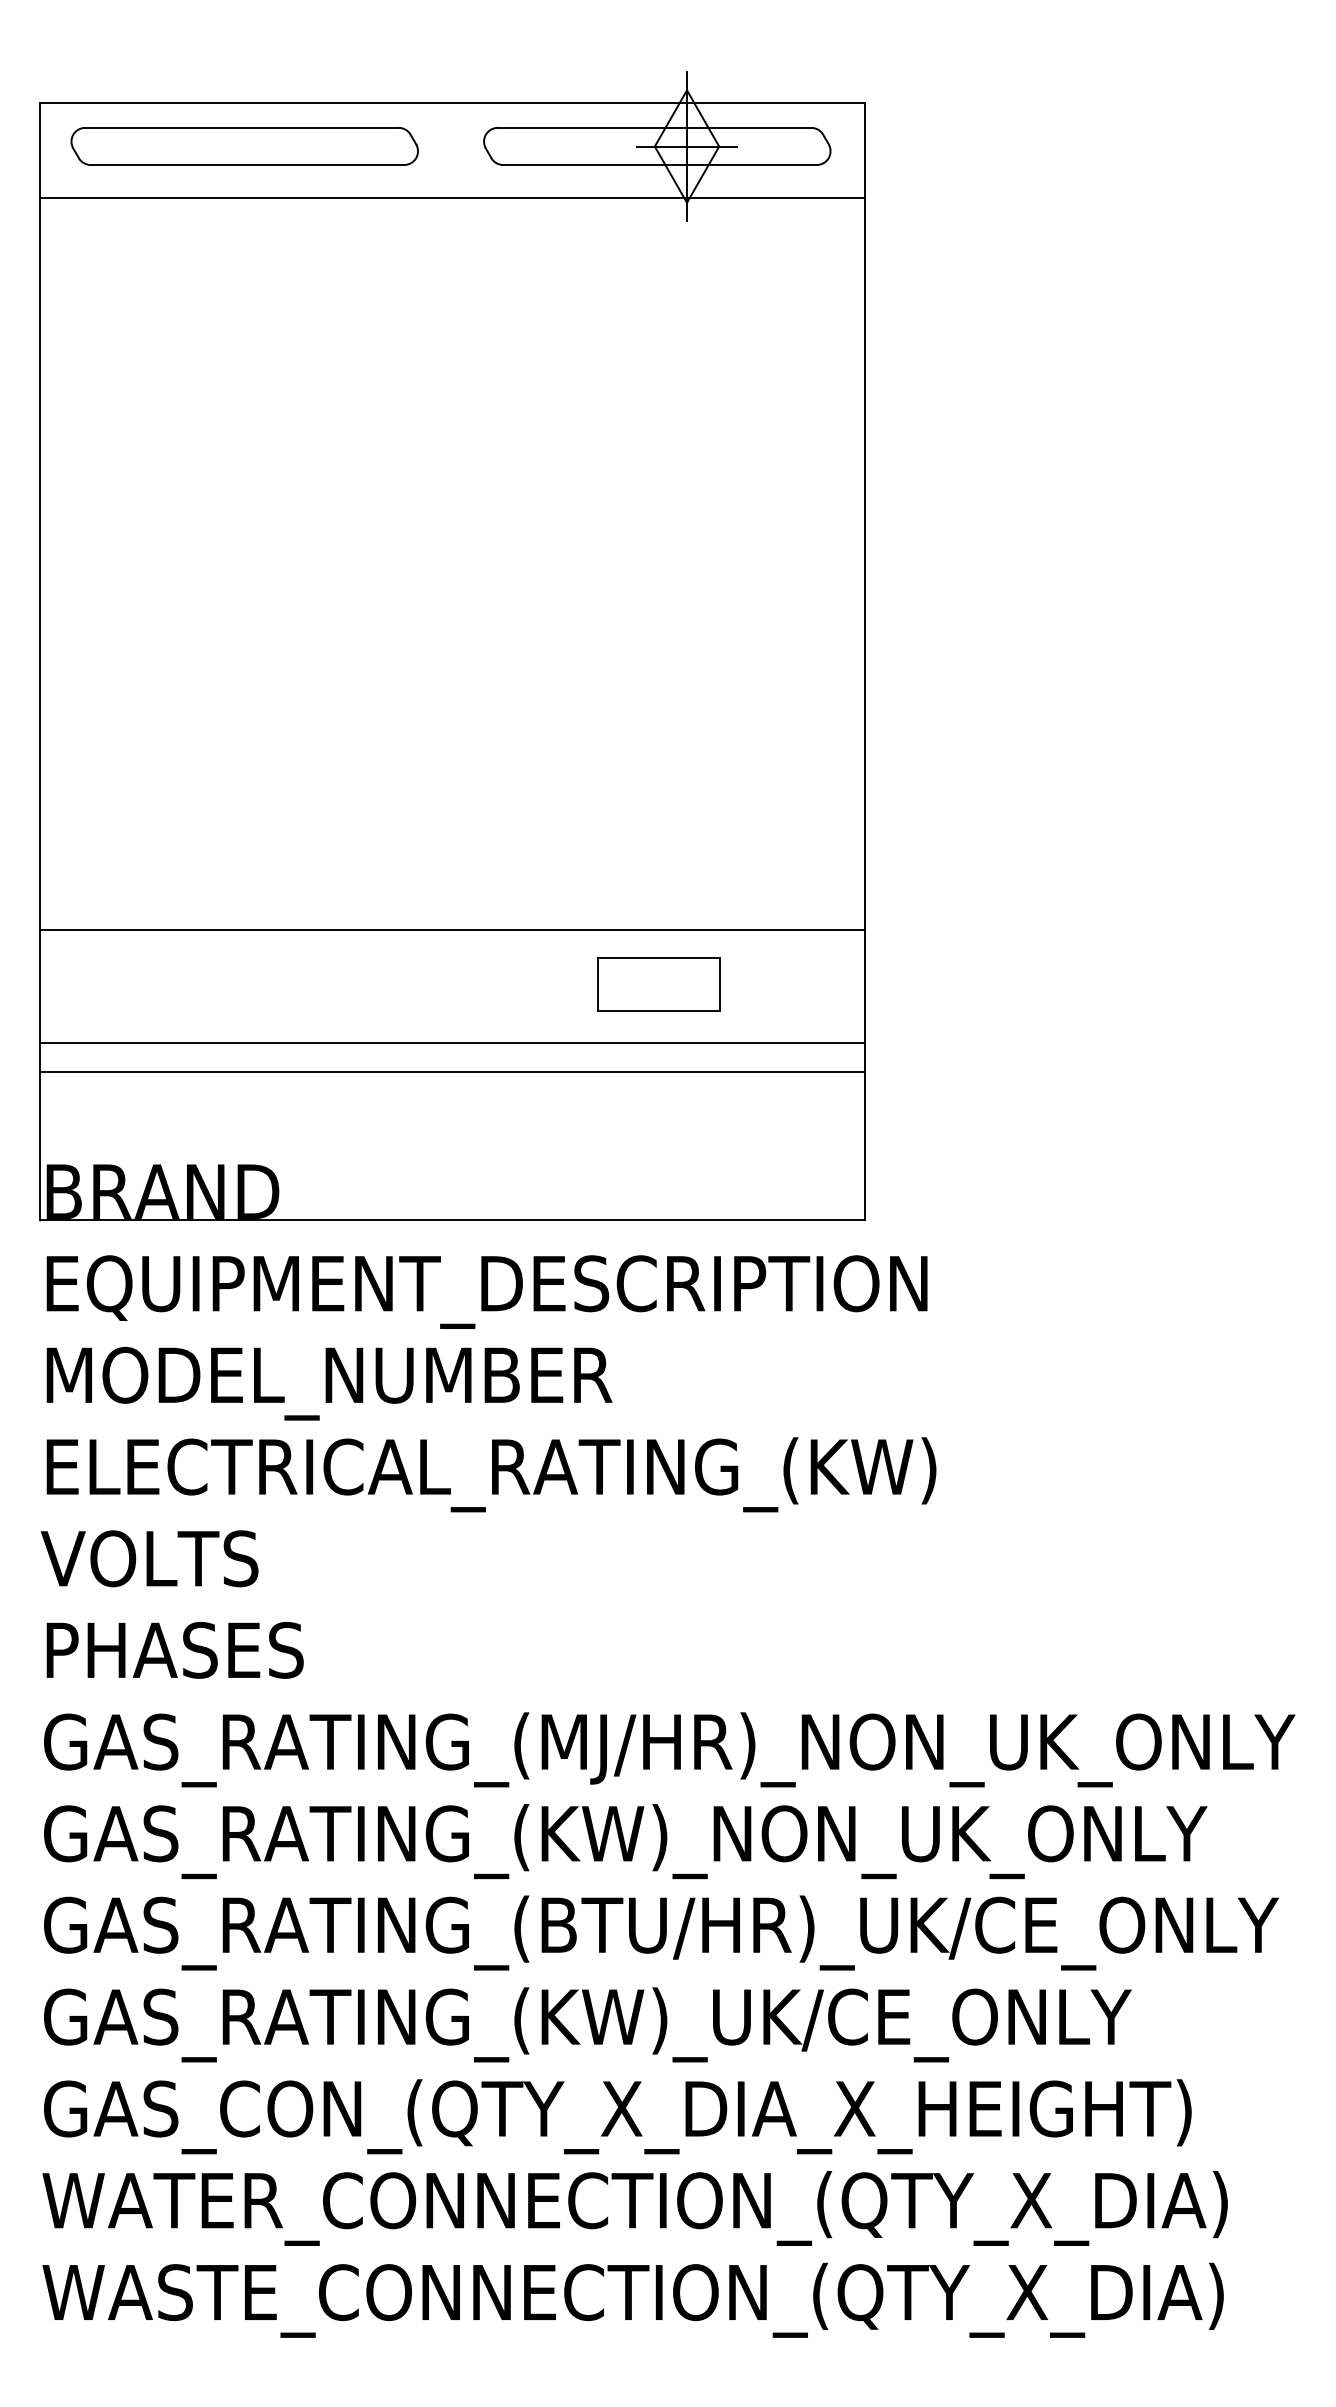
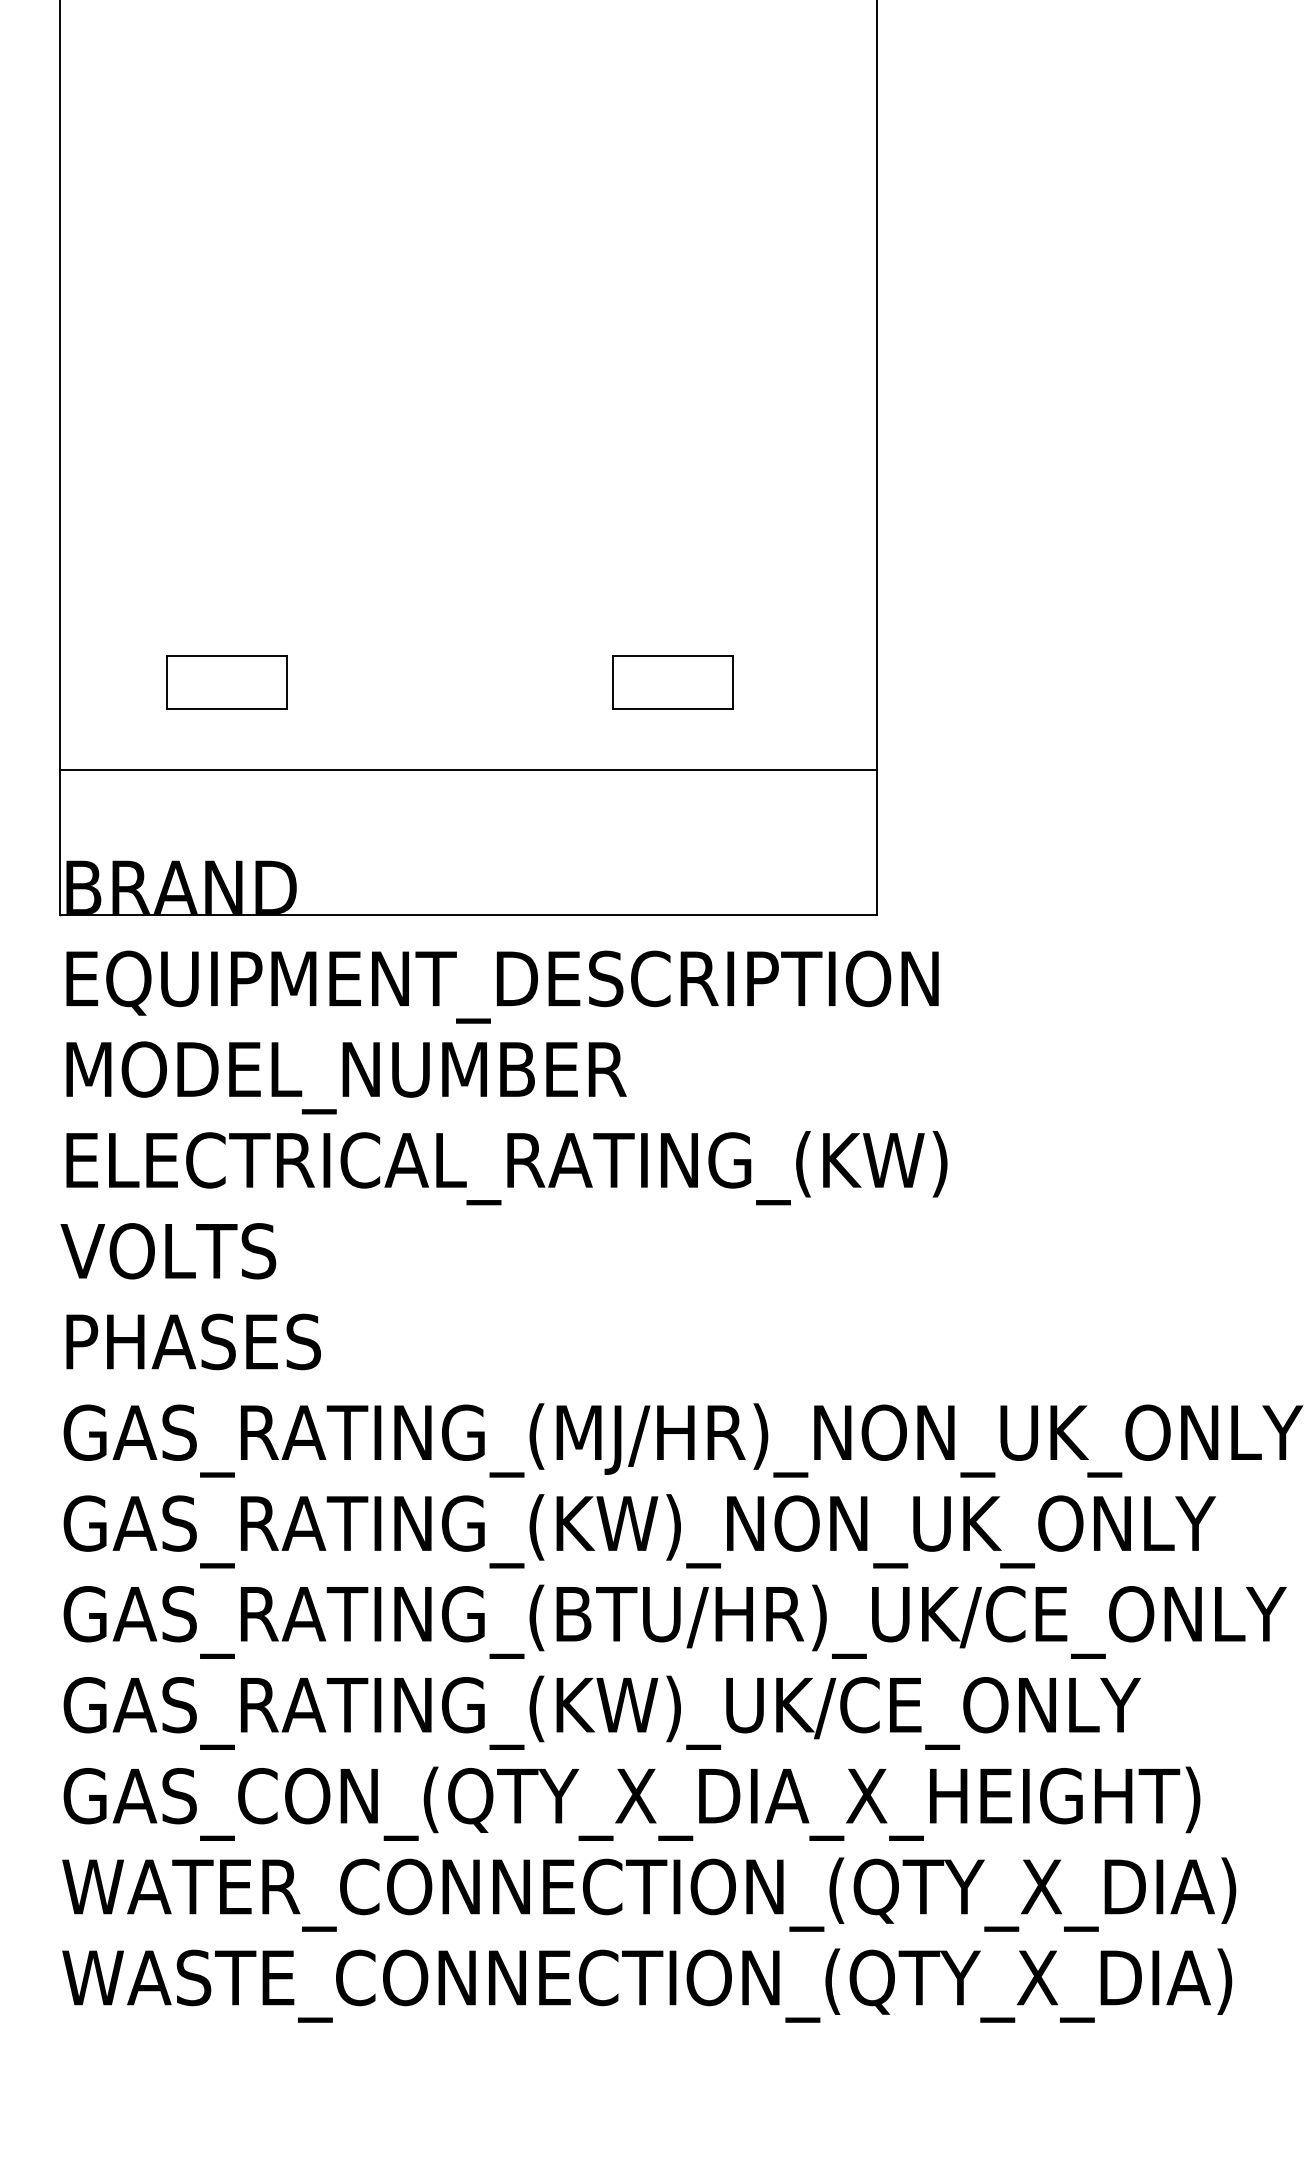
line: (452, 930) -> (468, 629), removed
part: (208, 984) -> (226, 682), added
line: (452, 1042) -> (468, 739), removed

